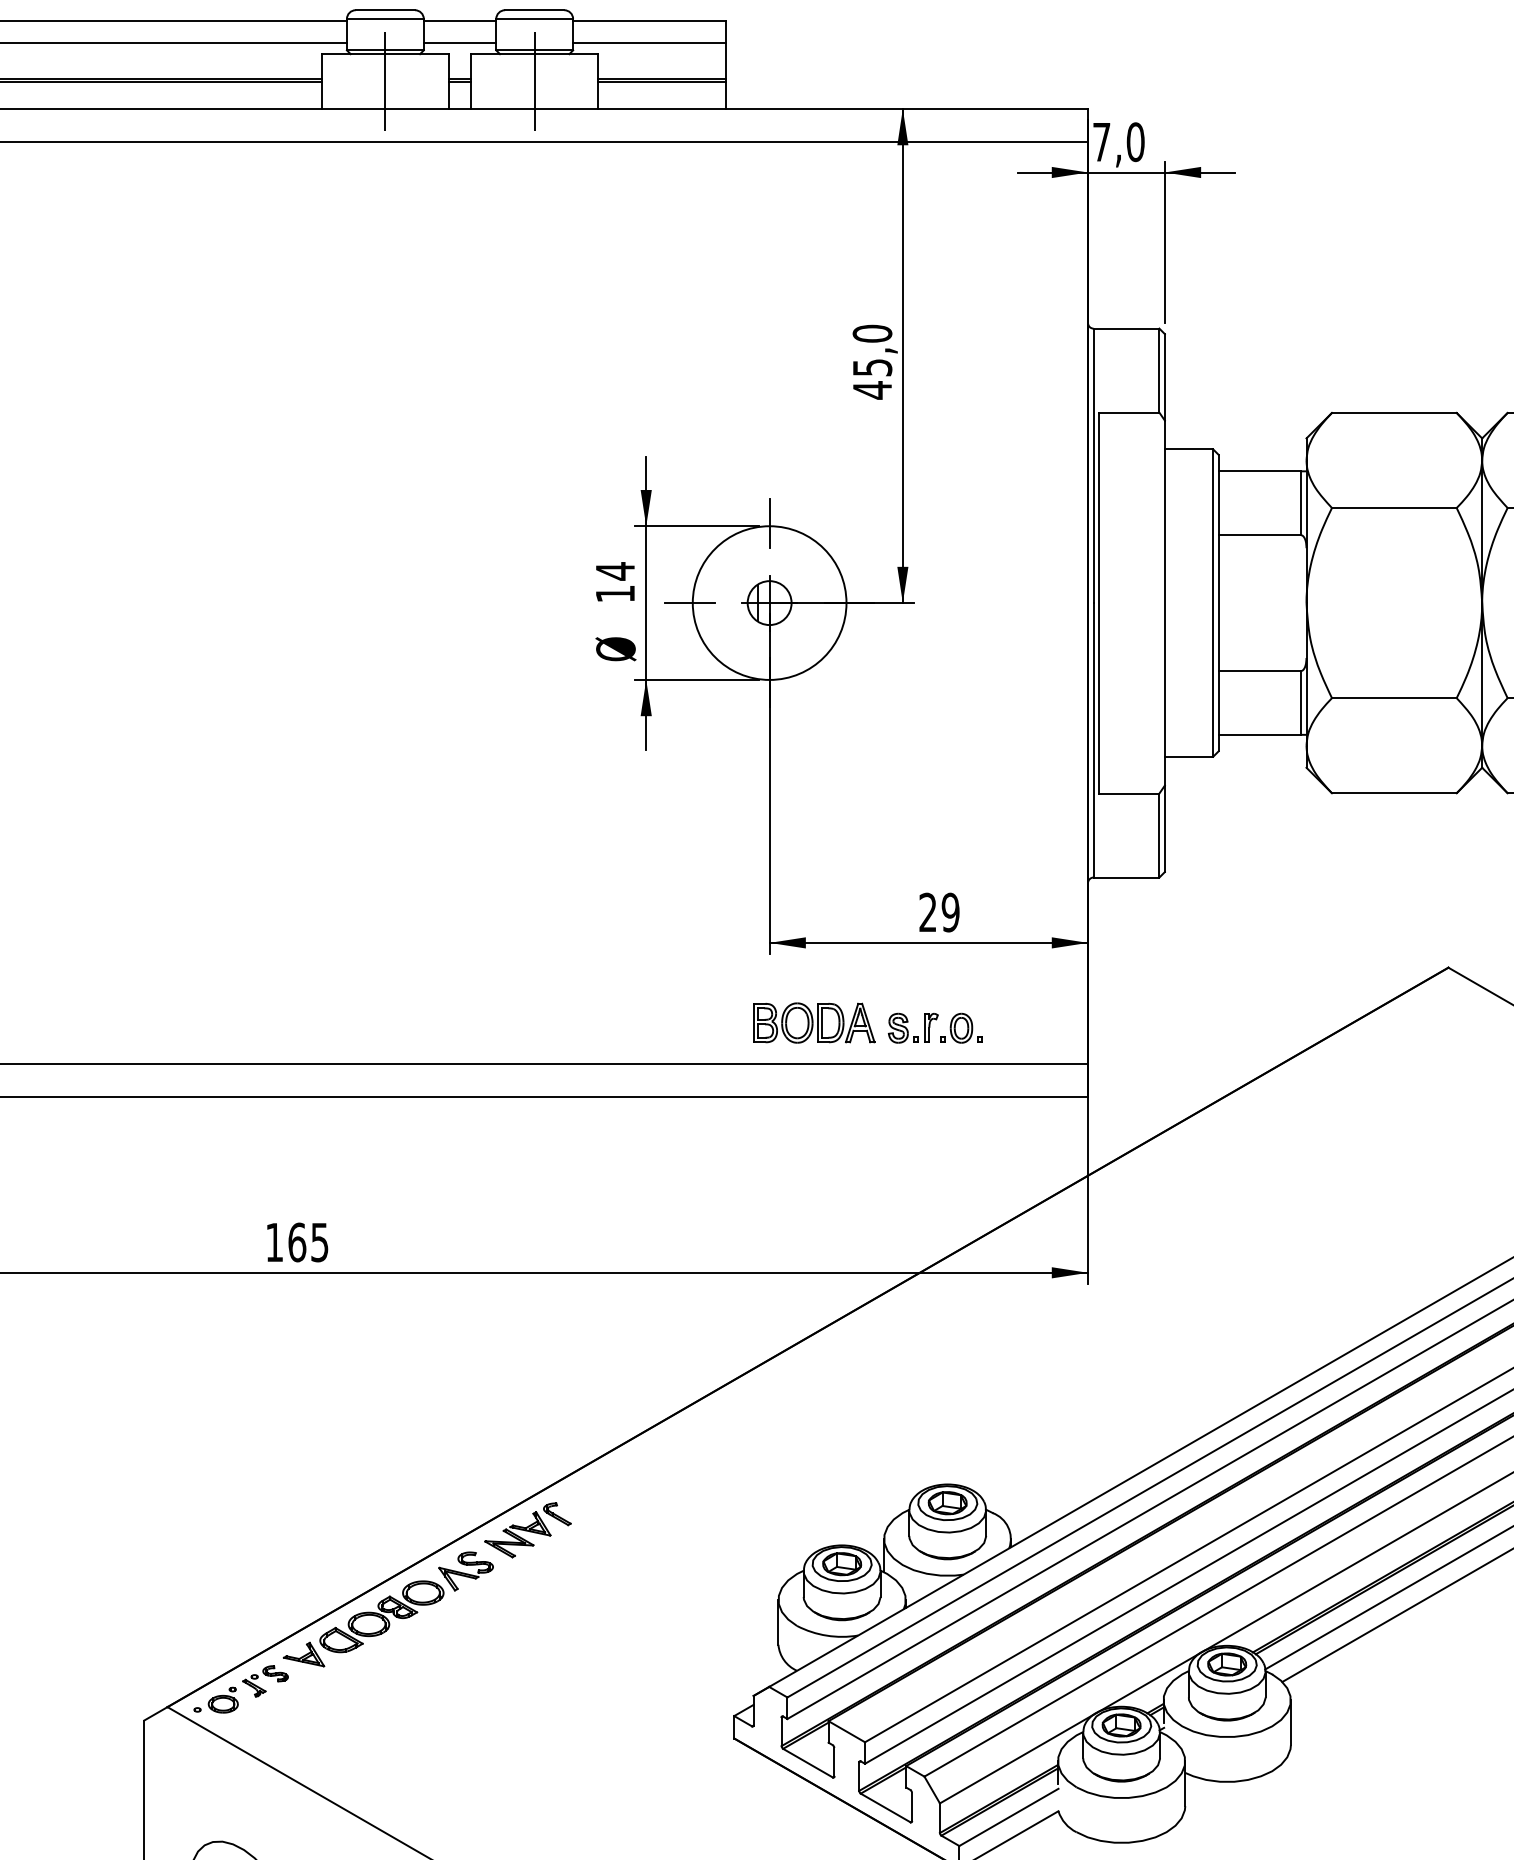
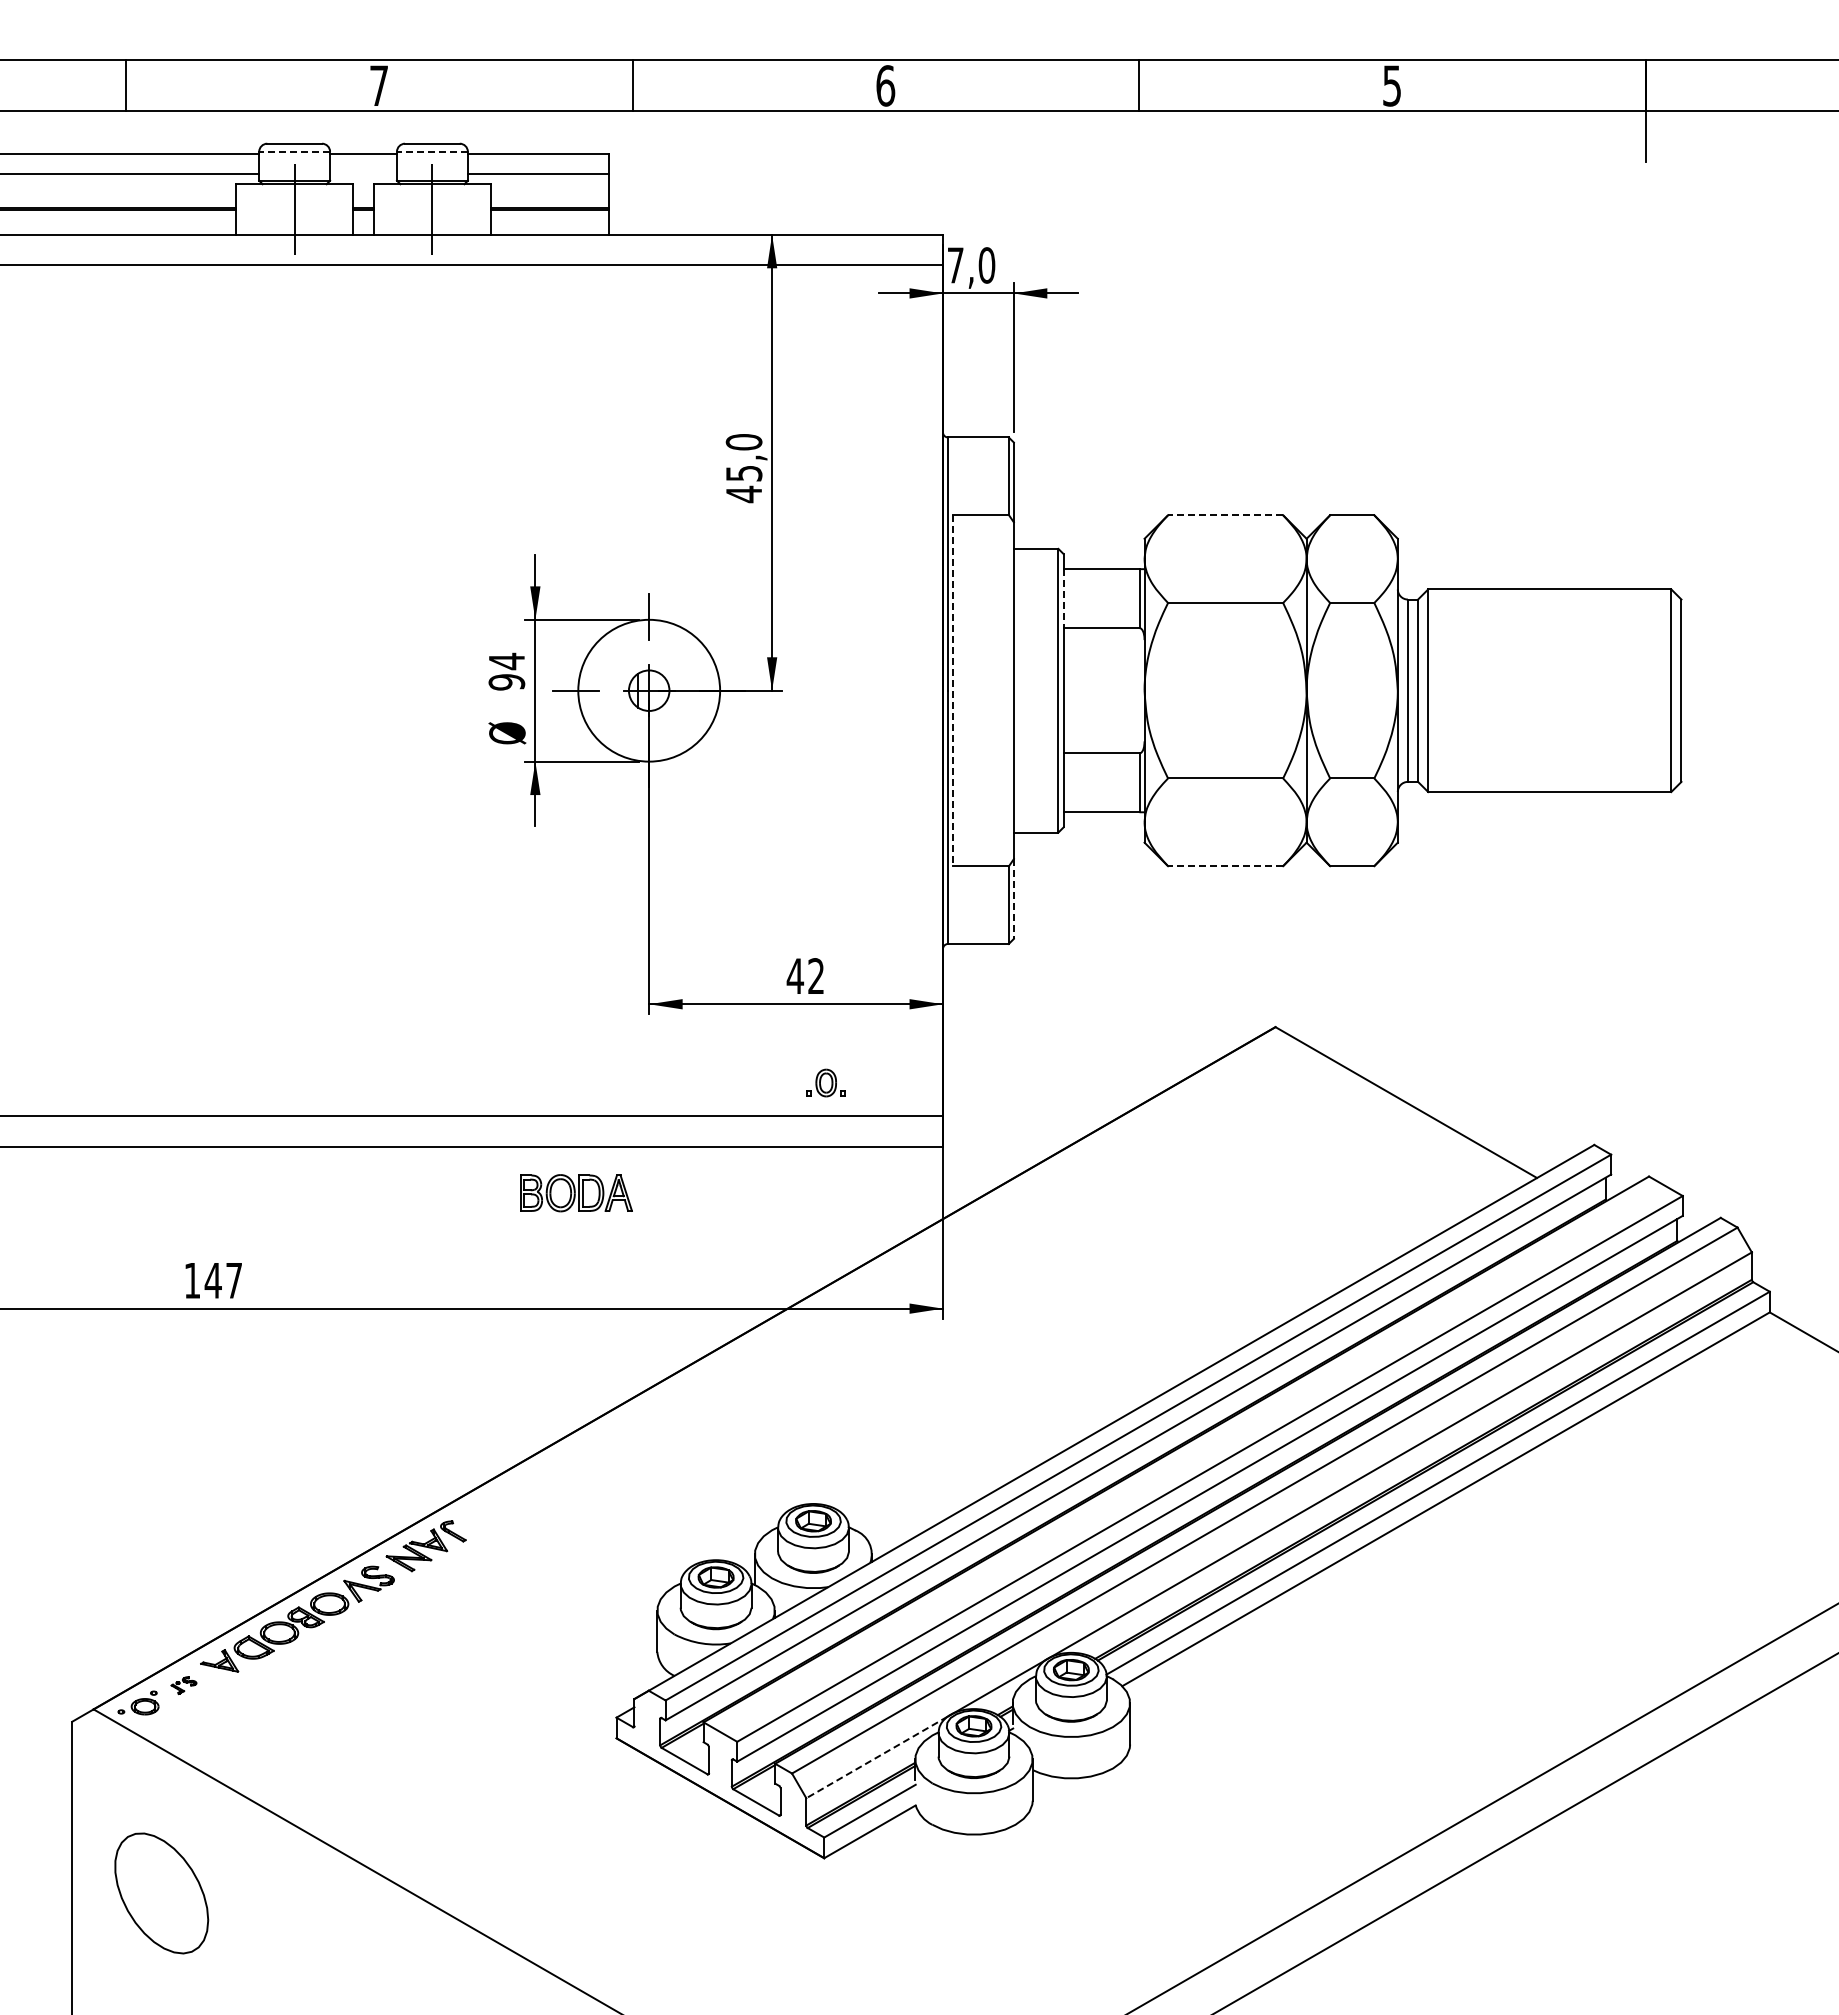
line: (385, 18) -> (294, 151), solid -> dashed
line: (533, 18) -> (431, 151), solid -> dashed
line: (459, 43) -> (363, 174), removed
line: (1394, 413) -> (1225, 515), solid -> dashed
line: (1218, 504) -> (1063, 599), solid -> dashed
text: (614, 594) -> (506, 682), 14 -> 94
line: (1099, 602) -> (953, 690), solid -> dashed
line: (1394, 793) -> (1225, 866), solid -> dashed
line: (1164, 829) -> (1013, 899), solid -> dashed
text: (939, 912) -> (805, 976), 29 -> 42
part: (814, 1023) -> (576, 1193), moved
part: (913, 1027) -> (781, 1082), removed
text: (307, 1242) -> (222, 1280), 165 -> 147
part: (264, 1681) -> (183, 1685), size x0.6
line: (1015, 1759) -> (876, 1757), solid -> dashed

